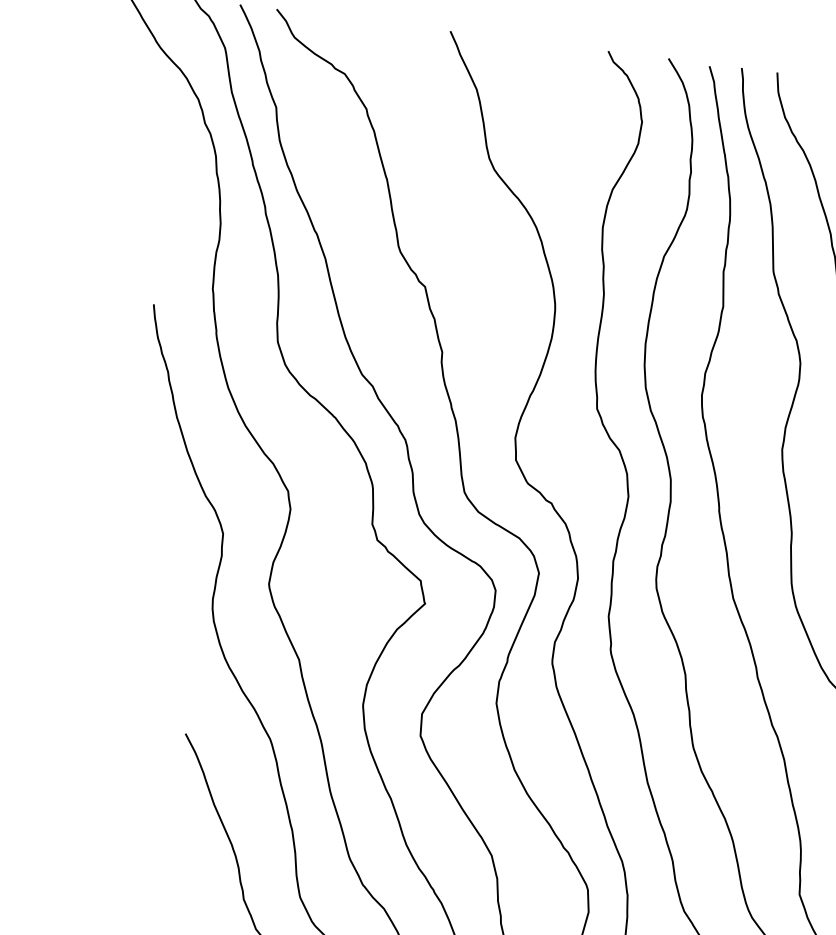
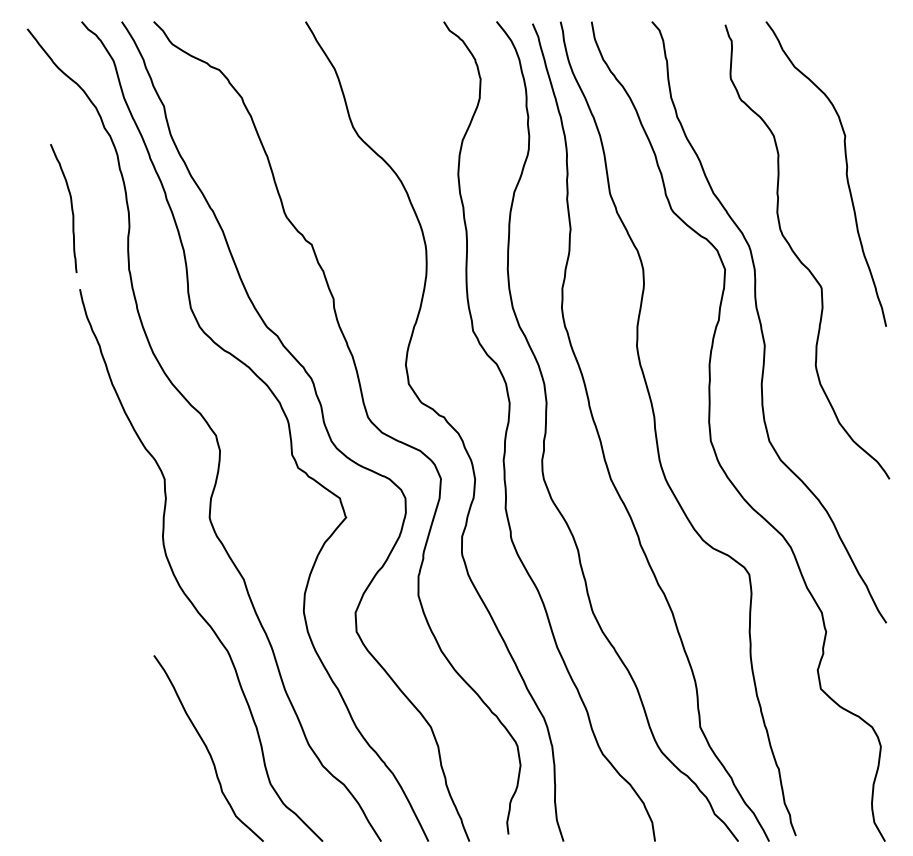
curve: (155, 210) -> (71, 208), added

